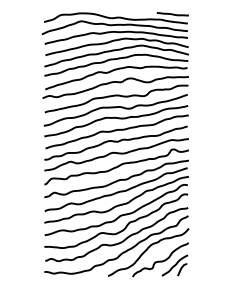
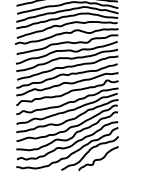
part: (174, 265) -> (108, 162), removed

